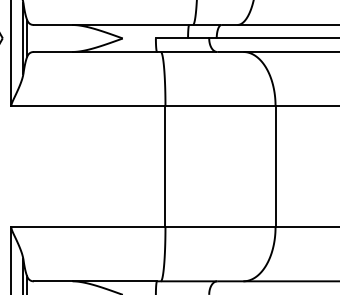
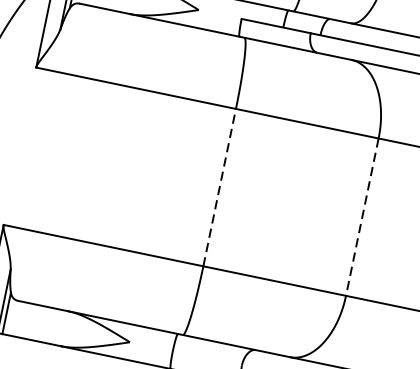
line: (165, 166) -> (219, 187), solid -> dashed
line: (275, 166) -> (362, 216), solid -> dashed

